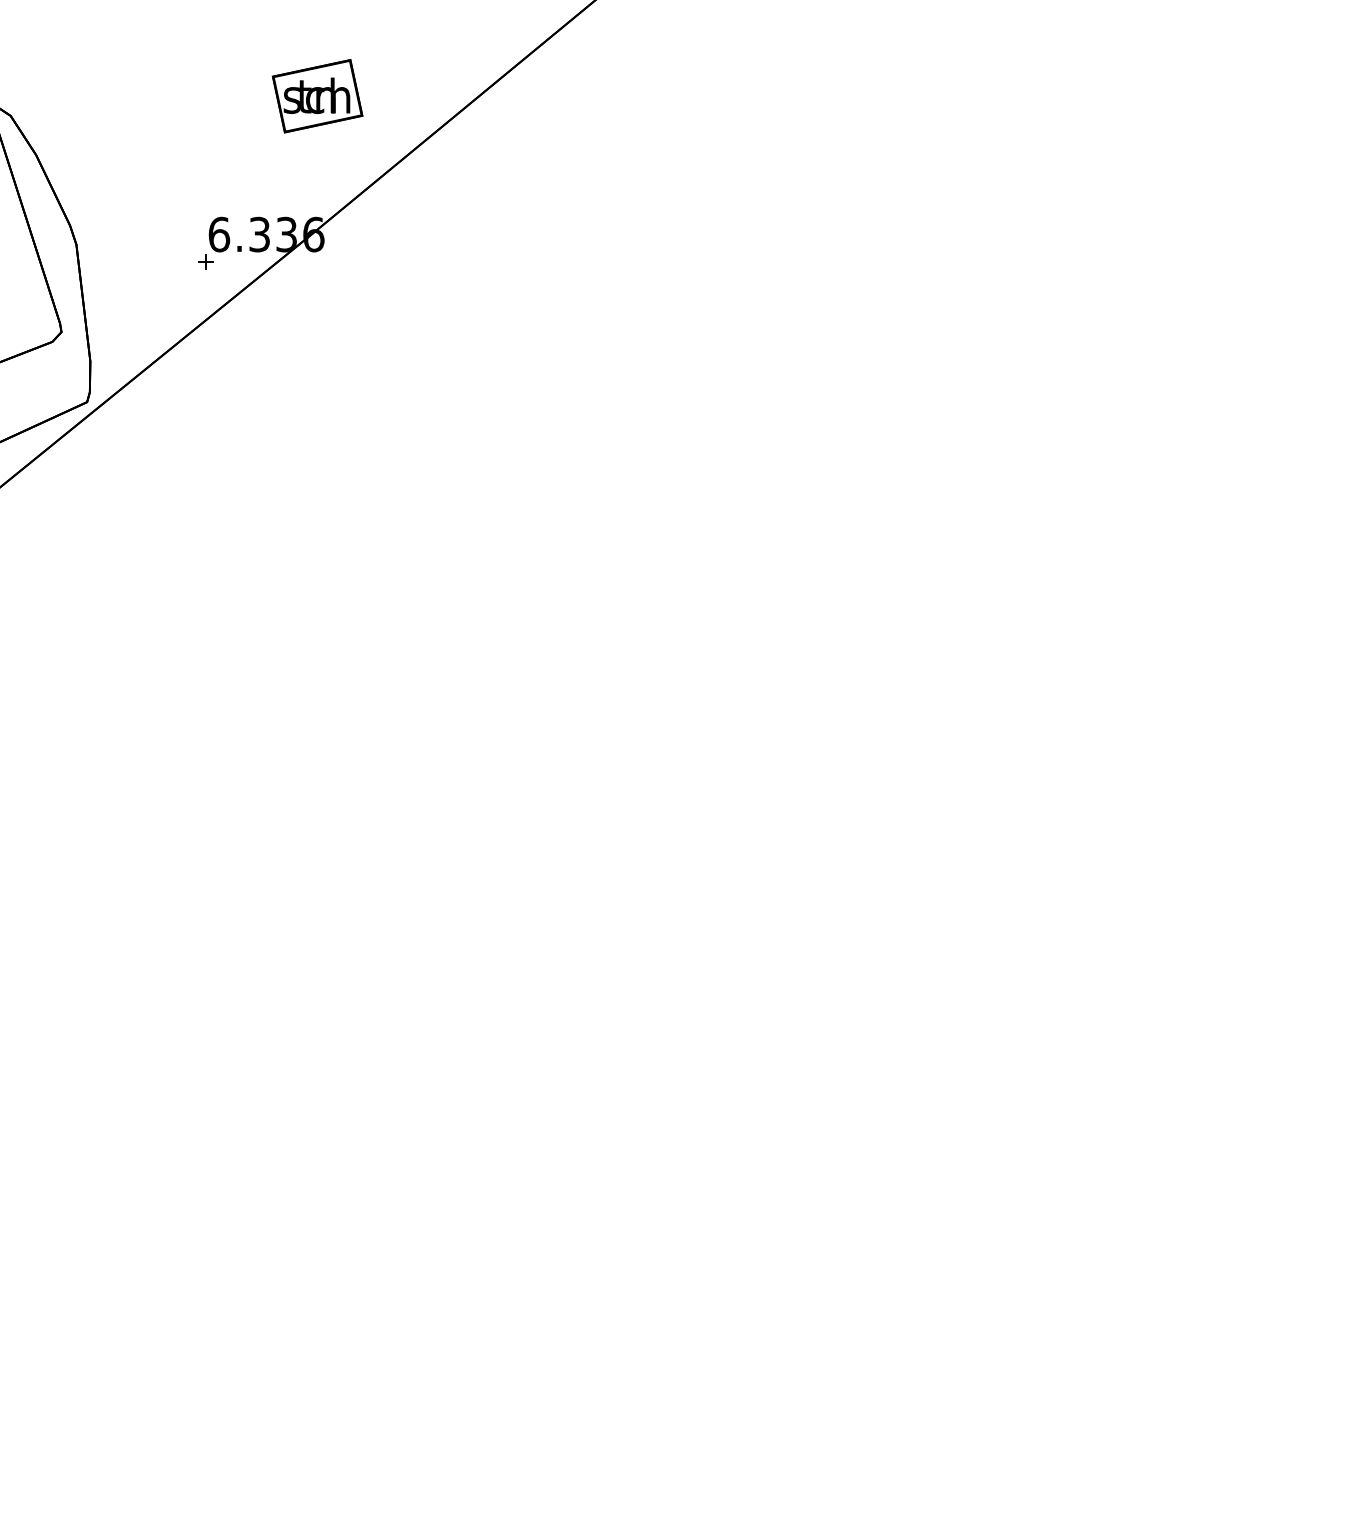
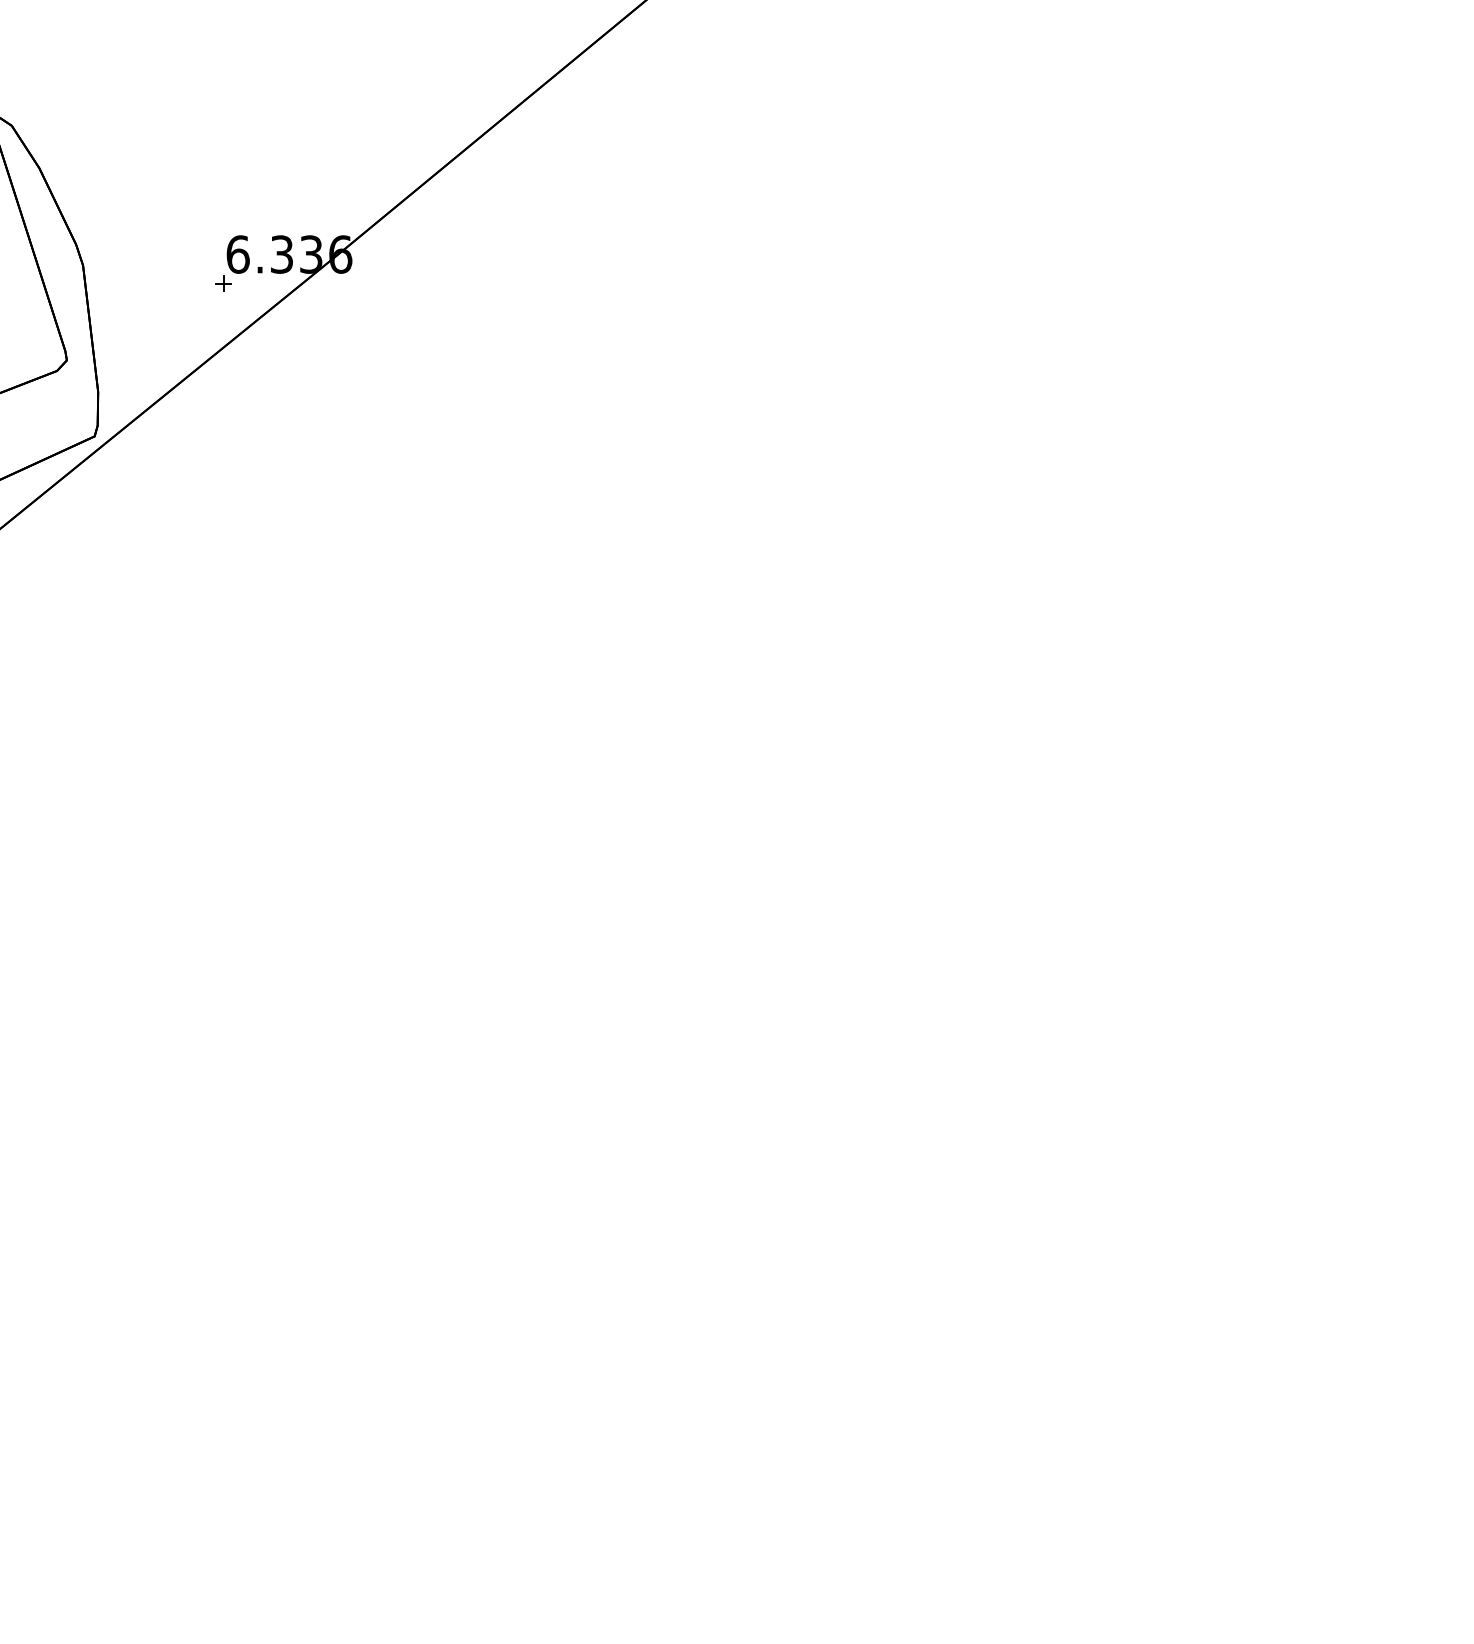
part: (317, 96) -> (344, 104), removed

